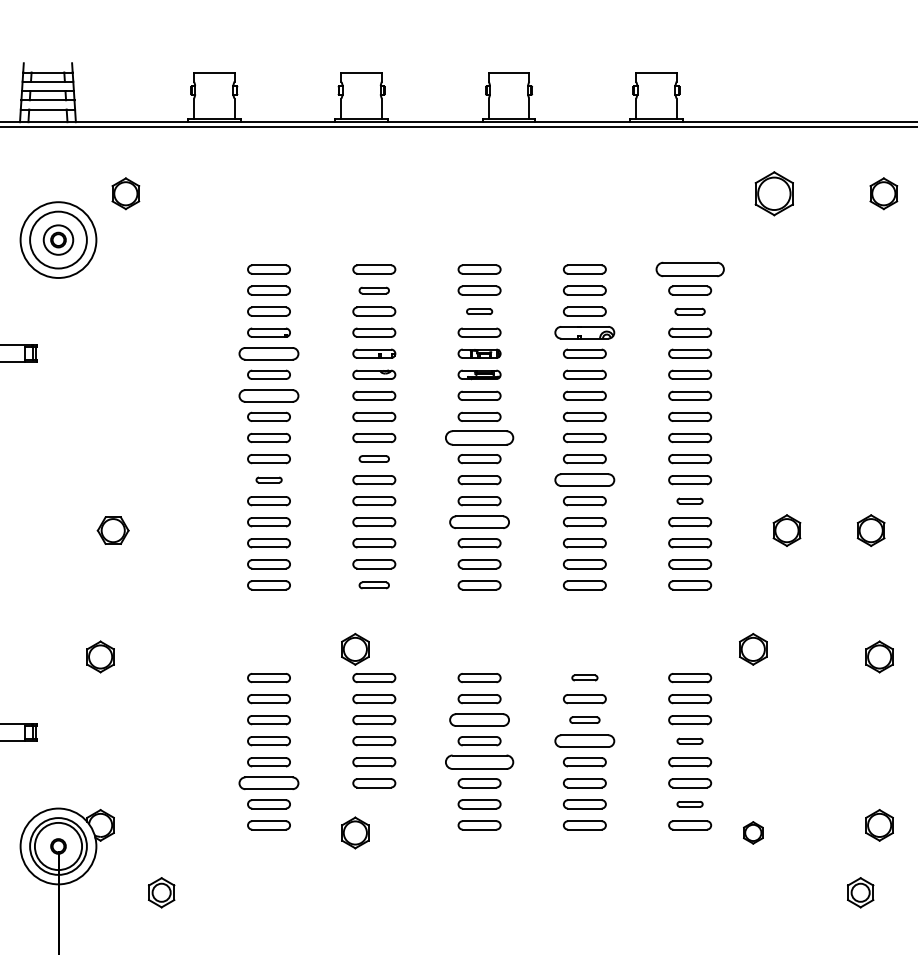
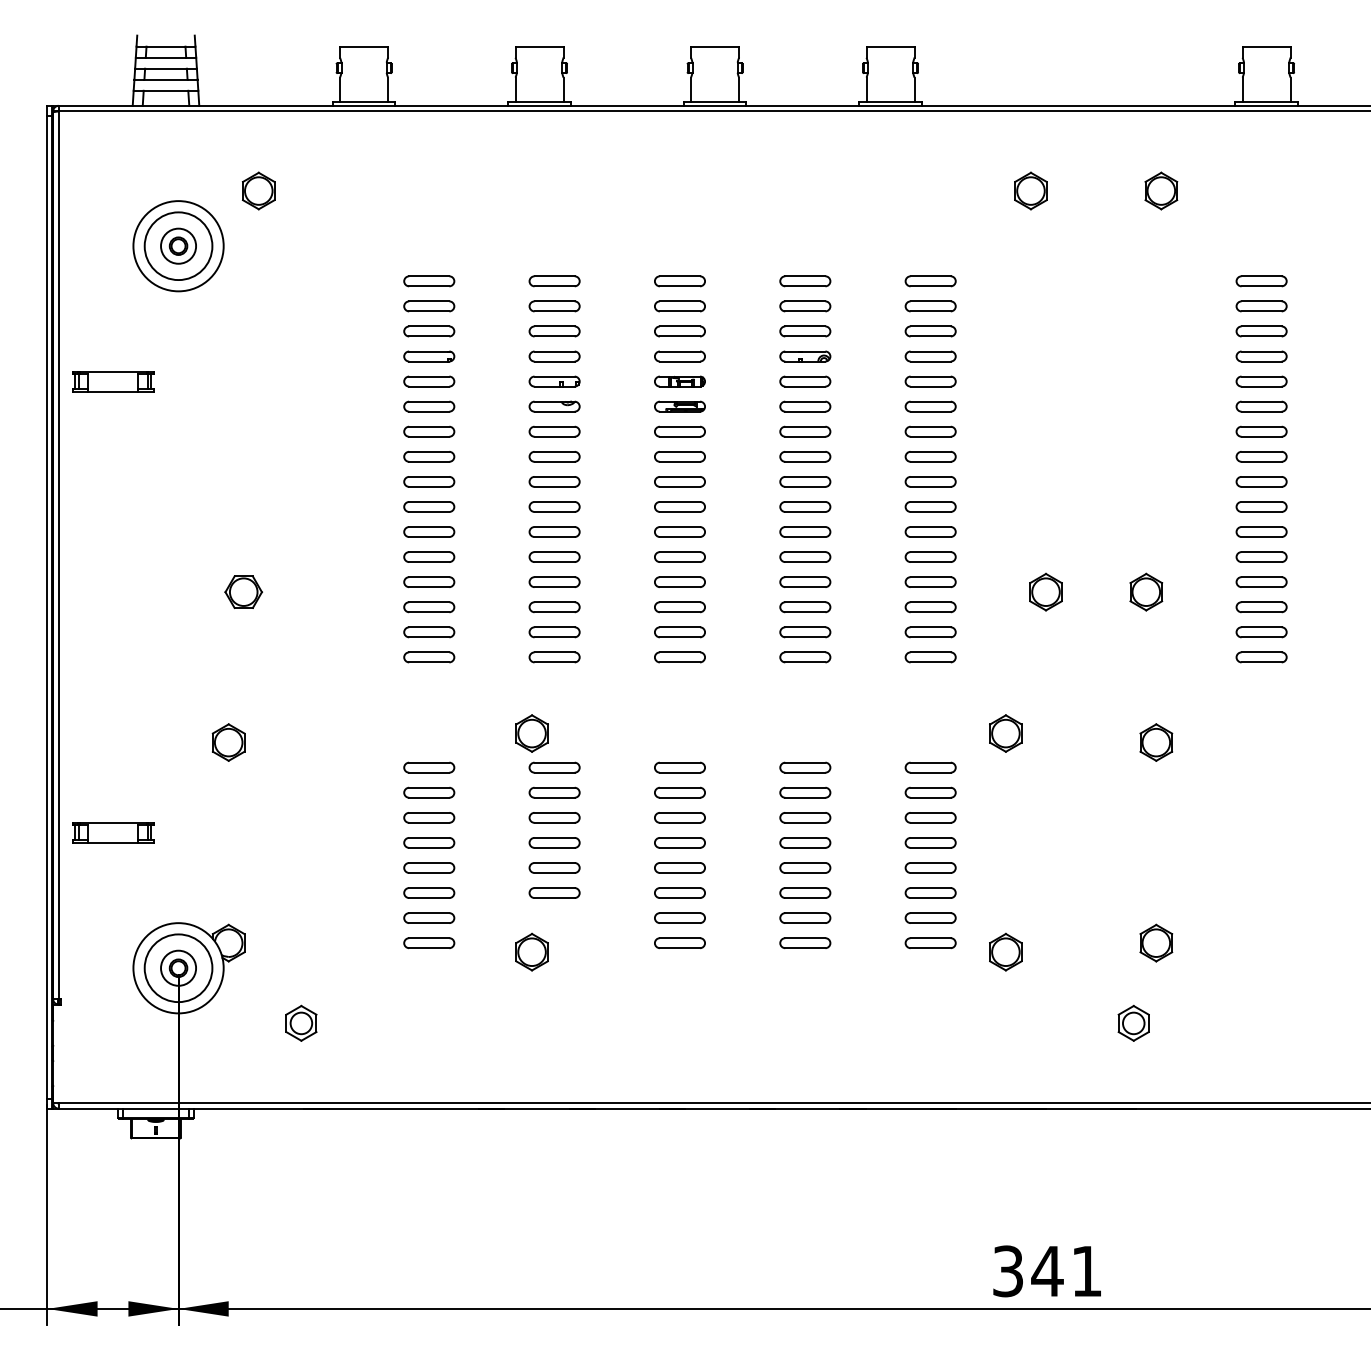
part: (773, 193) -> (1030, 190), size x0.71
part: (689, 269) -> (930, 281), size x0.62
part: (374, 290) -> (554, 306), size x1.43
part: (479, 311) -> (679, 331), size x1.67
part: (689, 311) -> (930, 331), size x1.43
part: (585, 332) -> (805, 356), size x0.71
part: (269, 353) -> (429, 381), size x0.71
part: (269, 395) -> (429, 431), size x0.71
part: (479, 437) -> (679, 481), size x0.62
part: (374, 458) -> (554, 506), size x1.43
part: (269, 479) -> (429, 531), size x1.67
part: (585, 479) -> (805, 531), size x0.71
part: (689, 500) -> (930, 556), size x1.67
part: (479, 521) -> (679, 581), size x0.71
part: (374, 585) -> (554, 657), size x1.43
part: (585, 677) -> (805, 767), size x1.67
part: (479, 719) -> (679, 817), size x0.71
part: (585, 719) -> (805, 817), size x1.43
part: (585, 740) -> (805, 842), size x0.71
part: (689, 740) -> (930, 842), size x1.67
part: (479, 761) -> (679, 867), size x0.62
part: (269, 782) -> (429, 892), size x0.71
part: (689, 803) -> (930, 917), size x1.67
part: (752, 832) -> (1005, 951), size x1.43
circle: (58, 845) -> (178, 967), size x0.62

